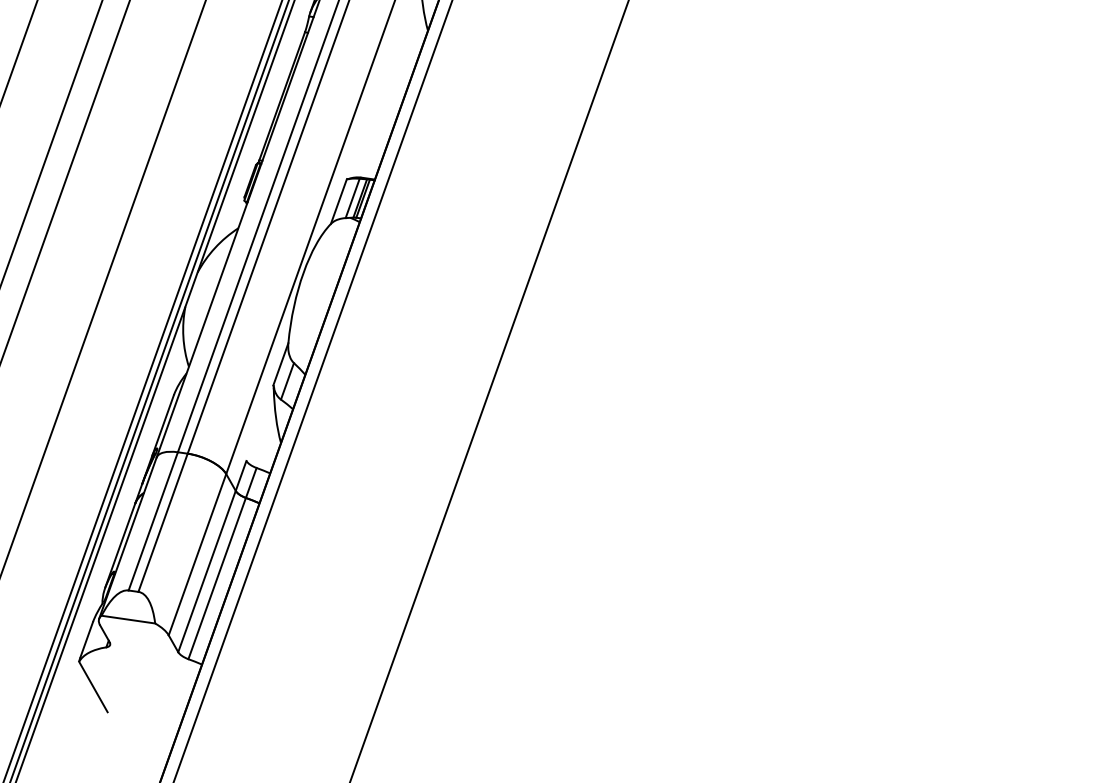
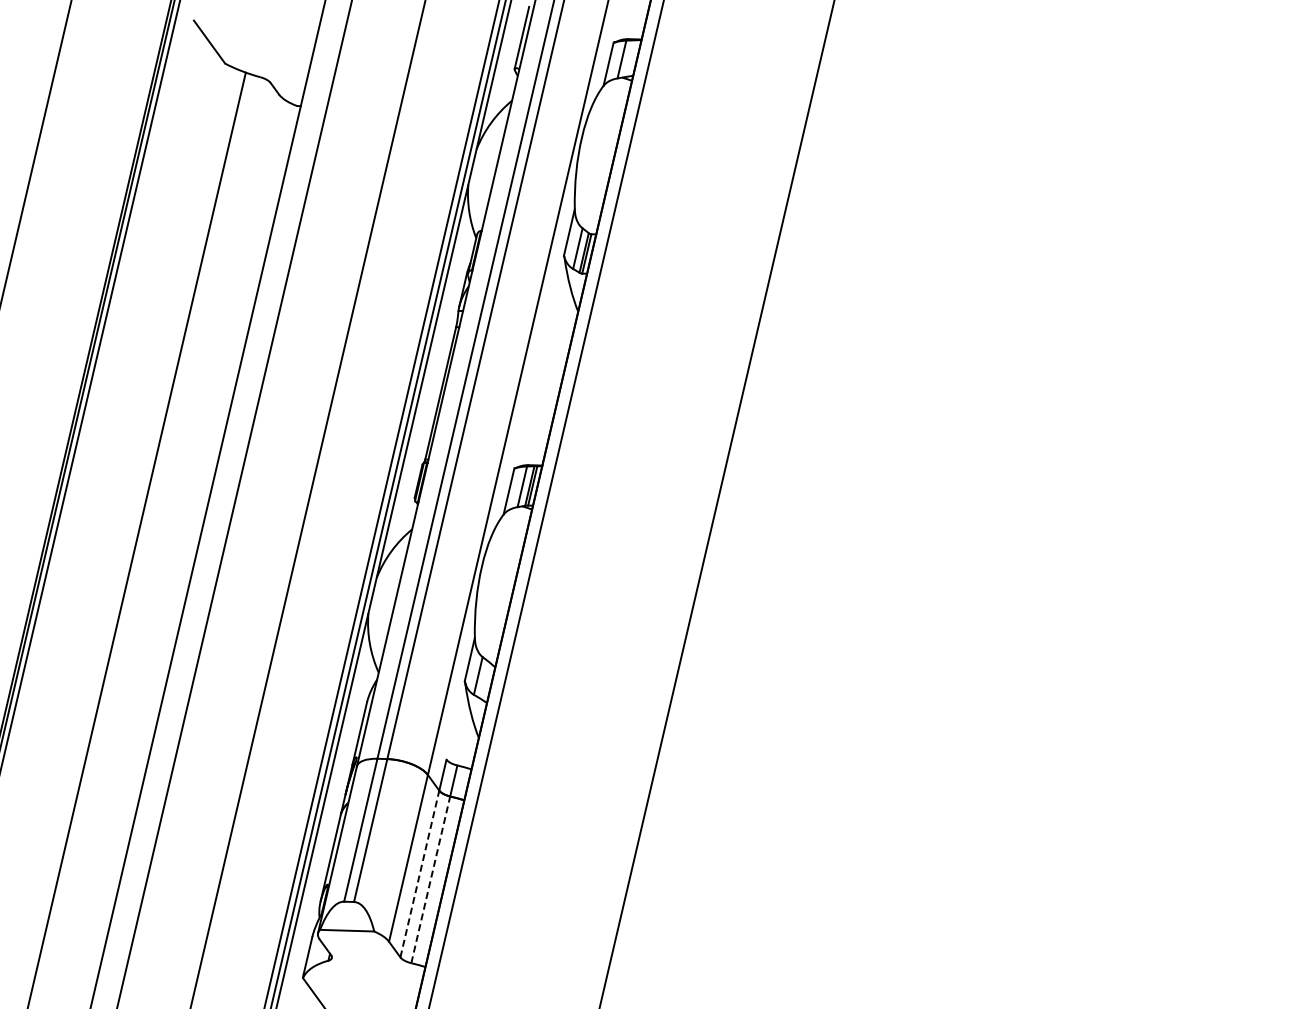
line: (206, 571) -> (419, 874), solid -> dashed
line: (216, 578) -> (430, 879), solid -> dashed

